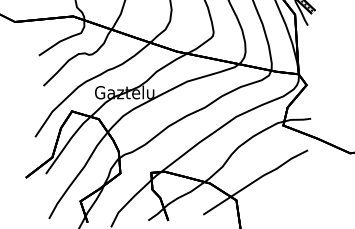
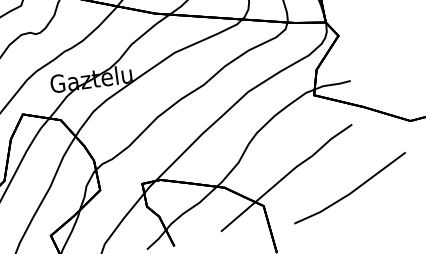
line: (301, 197) -> (351, 190), added

